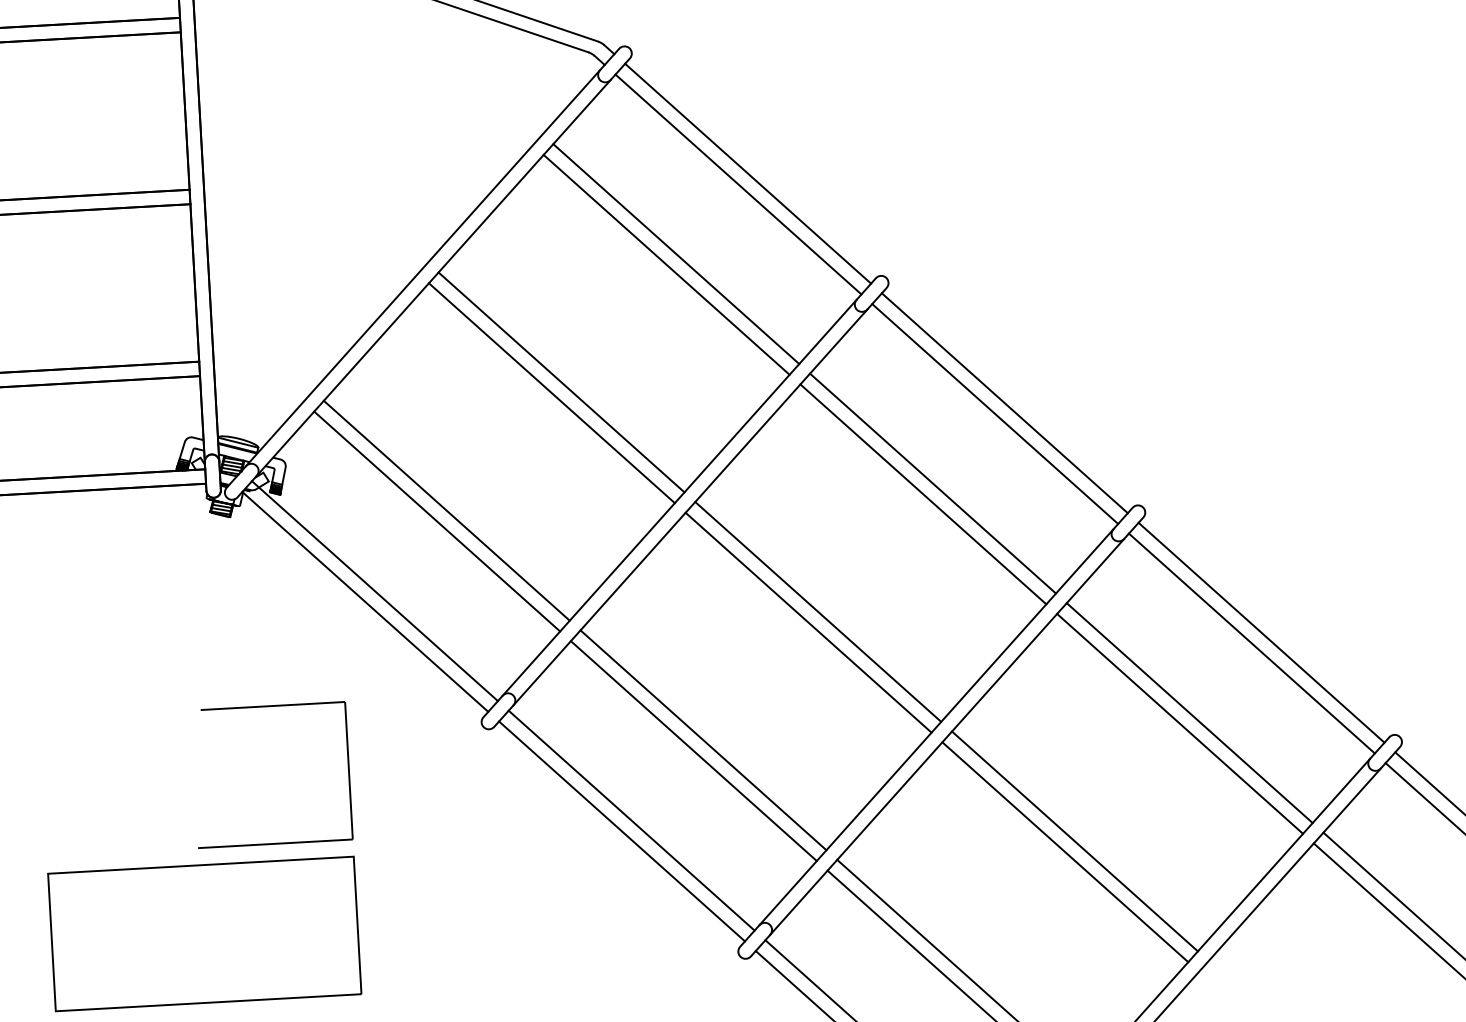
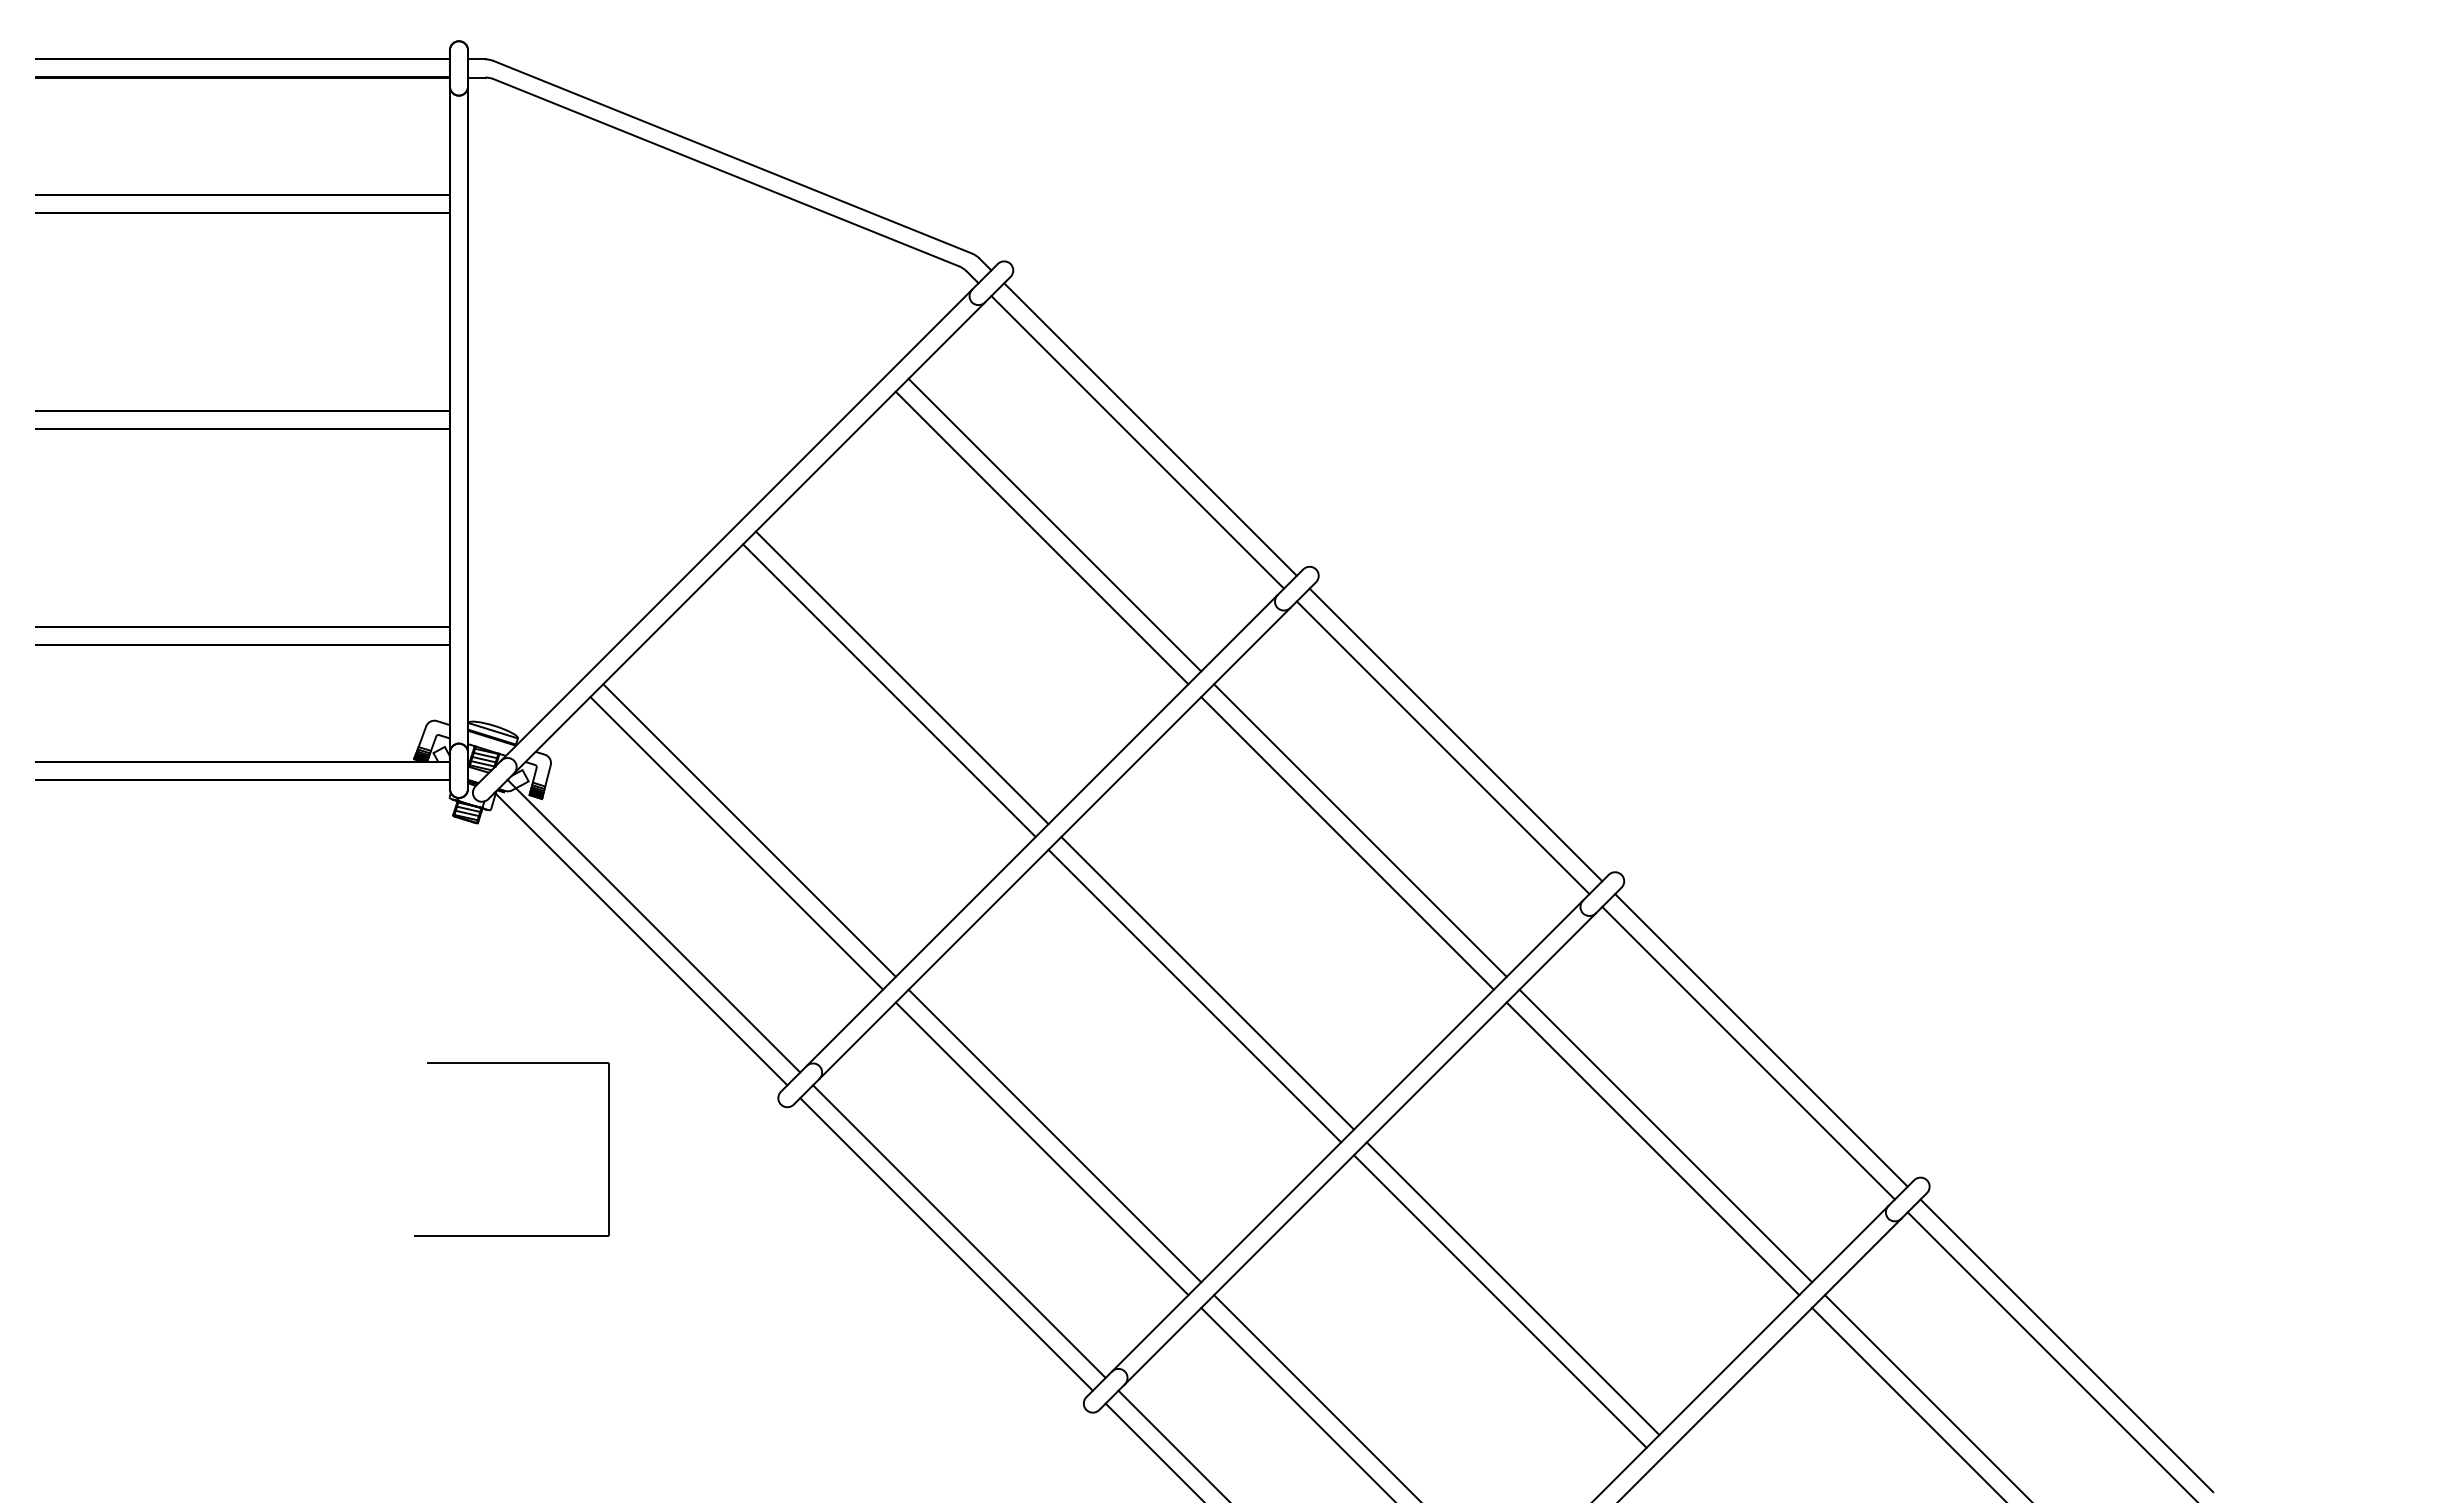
part: (204, 933) -> (416, 1343), removed

